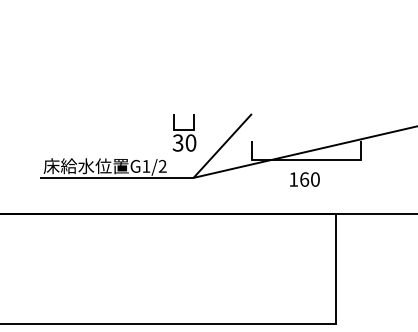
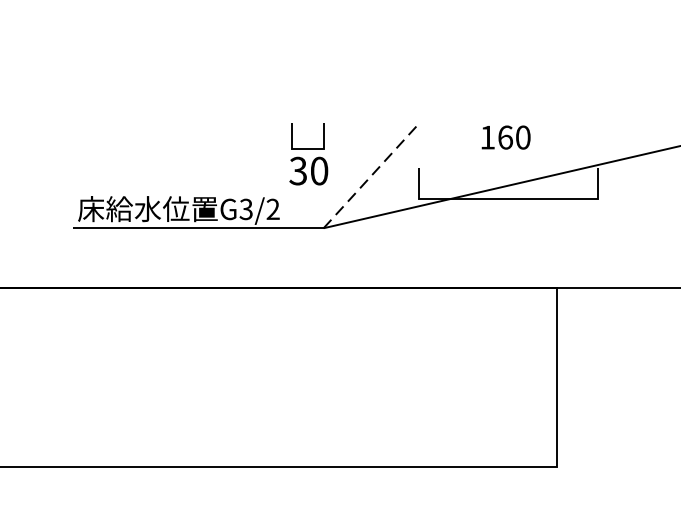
line: (223, 145) -> (372, 175), solid -> dashed
text: (146, 165) -> (246, 207), G1/2 -> G3/2
text: (304, 179) -> (505, 137), moved

